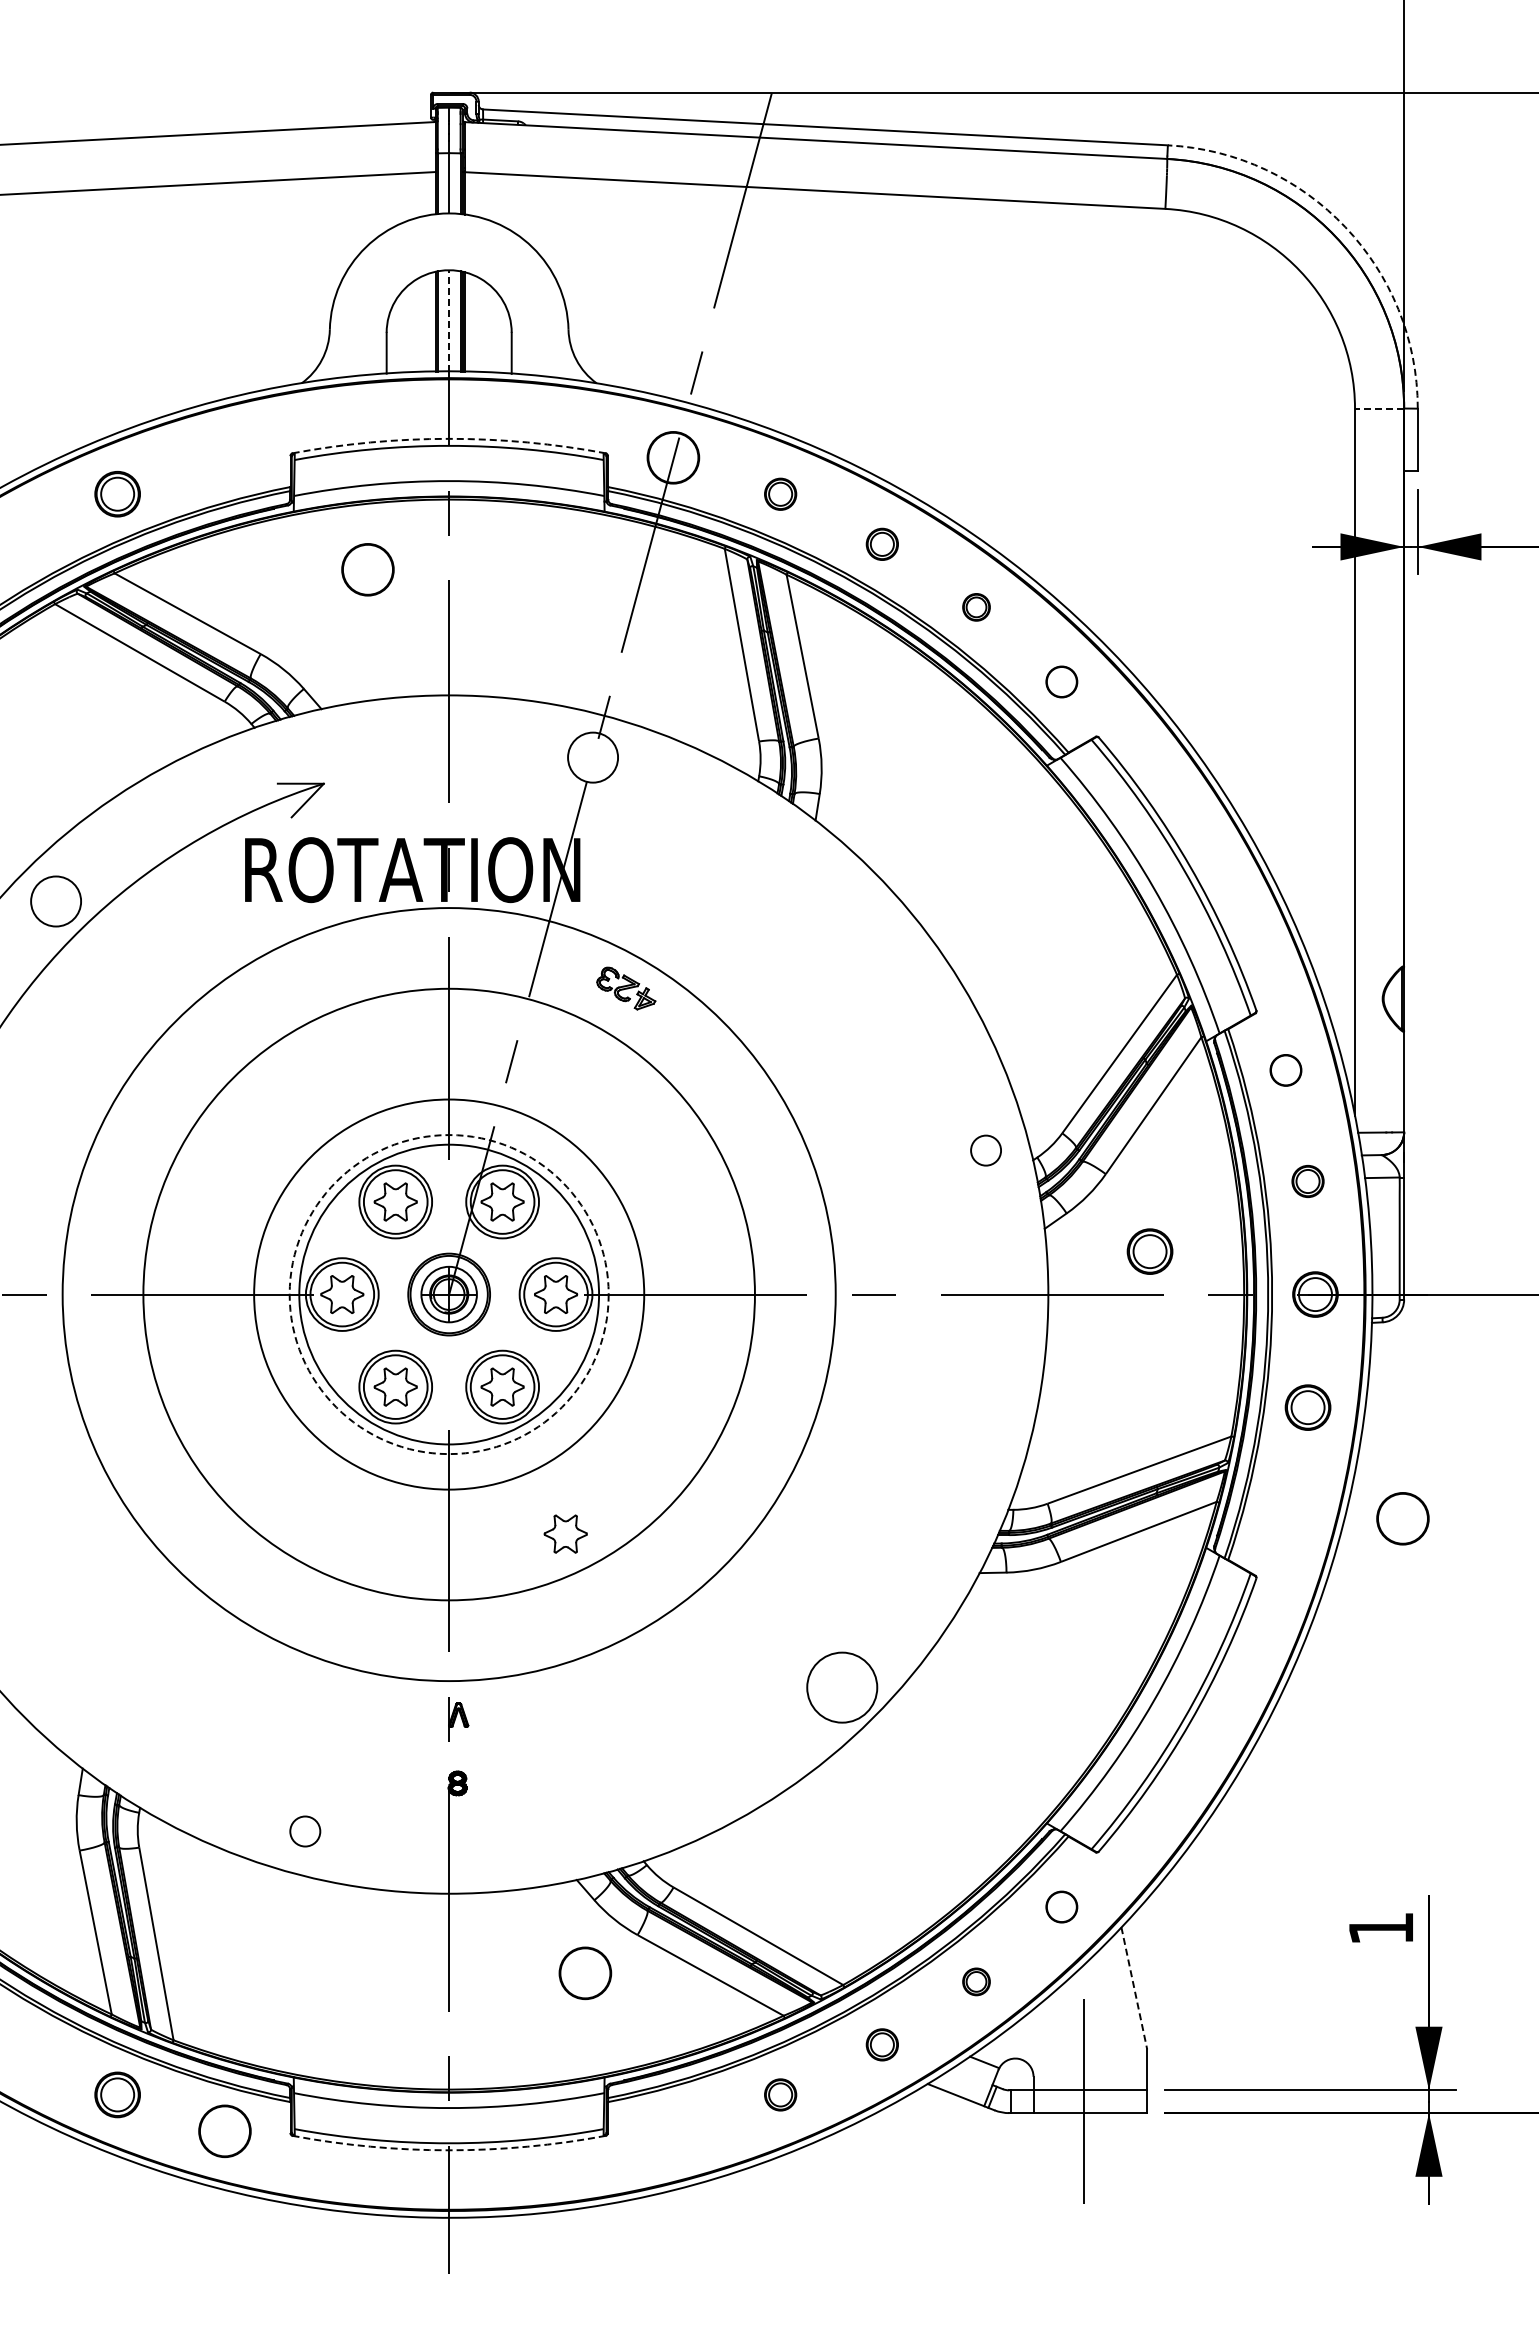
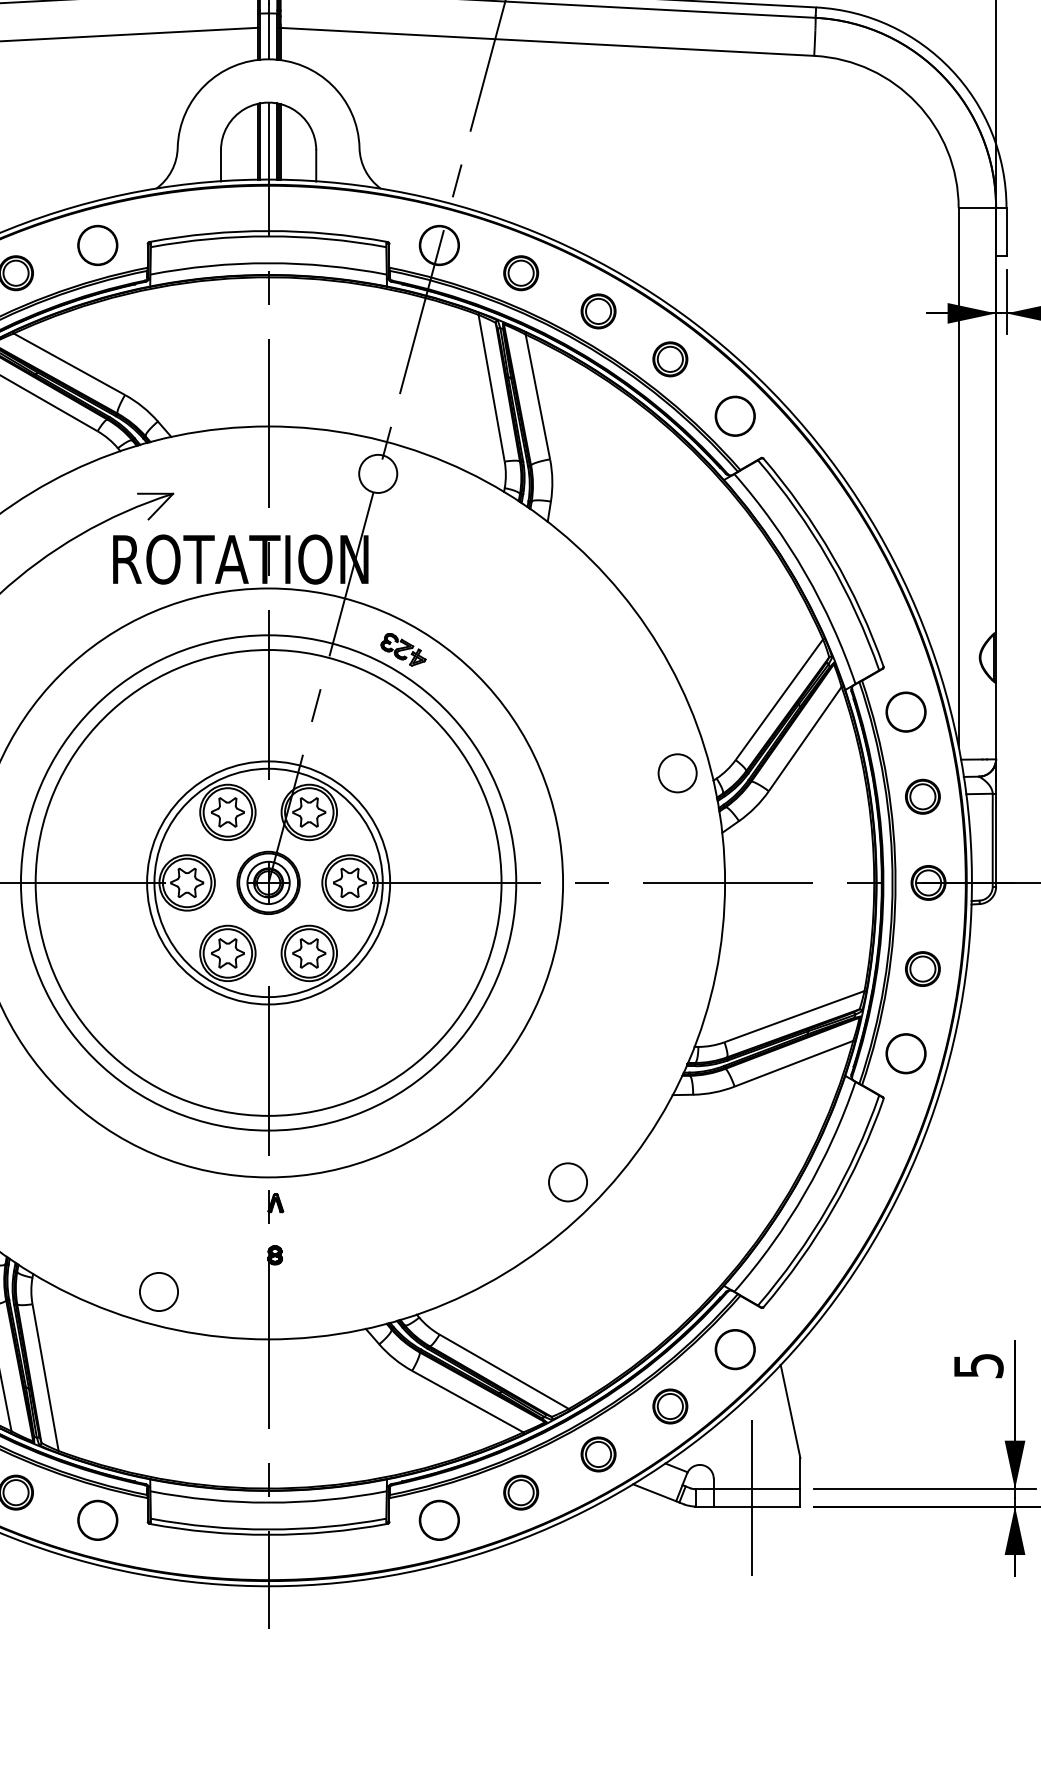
arc: (1345, 227) -> (951, 70), dashed -> solid
line: (449, 320) -> (268, 140), dashed -> solid
line: (1379, 408) -> (977, 207), dashed -> solid
arc: (449, 438) -> (268, 230), dashed -> solid
part: (780, 494) -> (521, 273), size x1.43
part: (882, 544) -> (598, 311), size x1.43
circle: (367, 569) -> (97, 245), moved
part: (976, 607) -> (670, 359), size x1.67
circle: (1061, 681) -> (735, 415), size x1.67
part: (1285, 1070) -> (905, 712), size x1.67
circle: (985, 1150) -> (677, 773), size x1.67
part: (1307, 1181) -> (922, 796), size x1.43
part: (1149, 1251) -> (802, 850), removed
circle: (448, 1294) -> (268, 882), dashed -> solid
circle: (449, 1294) -> (268, 882), size x1.67
circle: (1402, 1518) -> (905, 1053), moved
part: (565, 1533) -> (357, 1064), removed
circle: (842, 1687) -> (568, 1182), size x0.71
circle: (305, 1831) -> (159, 1291), size x1.67
circle: (1061, 1906) -> (735, 1349), size x1.67
text: (1381, 1928) -> (978, 1365), 1 -> 5
part: (585, 1973) -> (439, 1520), moved
part: (976, 1981) -> (670, 1406), size x1.67
line: (1134, 1988) -> (790, 1411), dashed -> solid
part: (882, 2044) -> (598, 1454), size x1.43
part: (780, 2094) -> (521, 1492), size x1.43
arc: (449, 2150) -> (268, 1534), dashed -> solid

